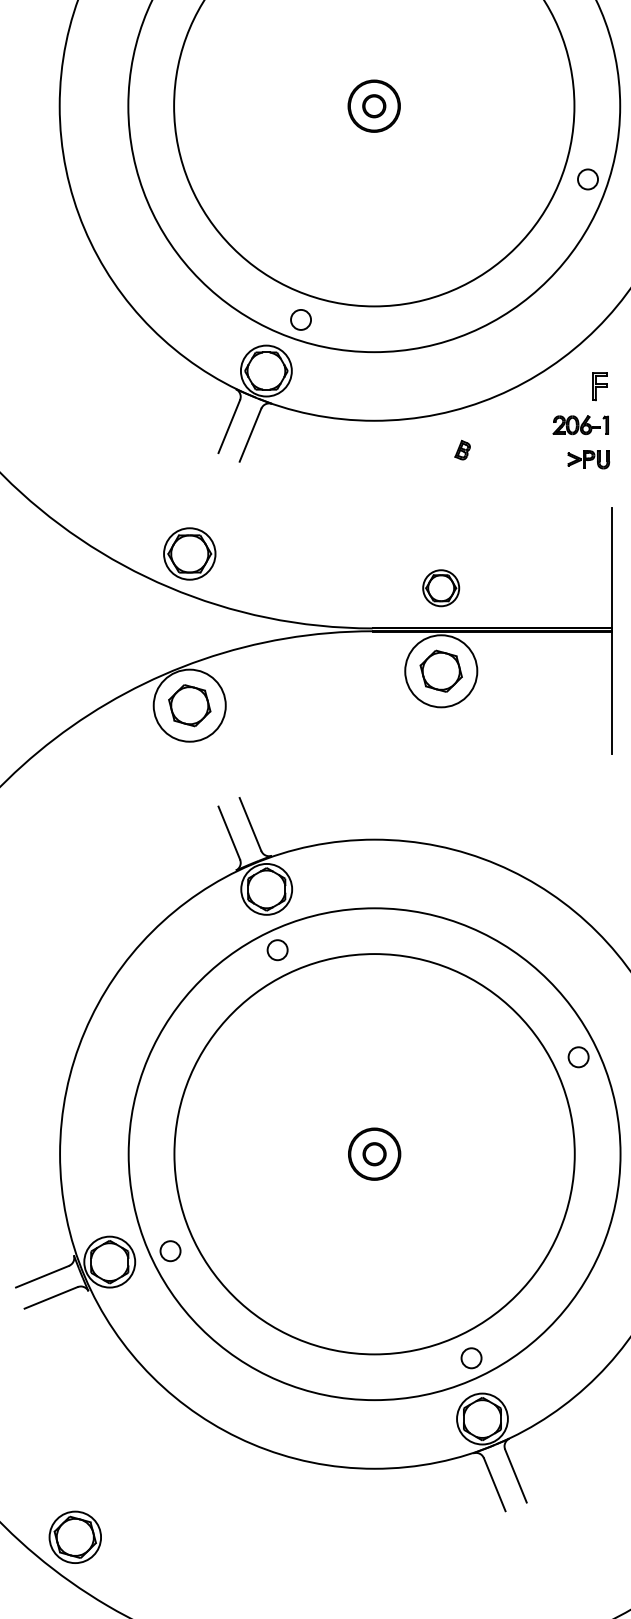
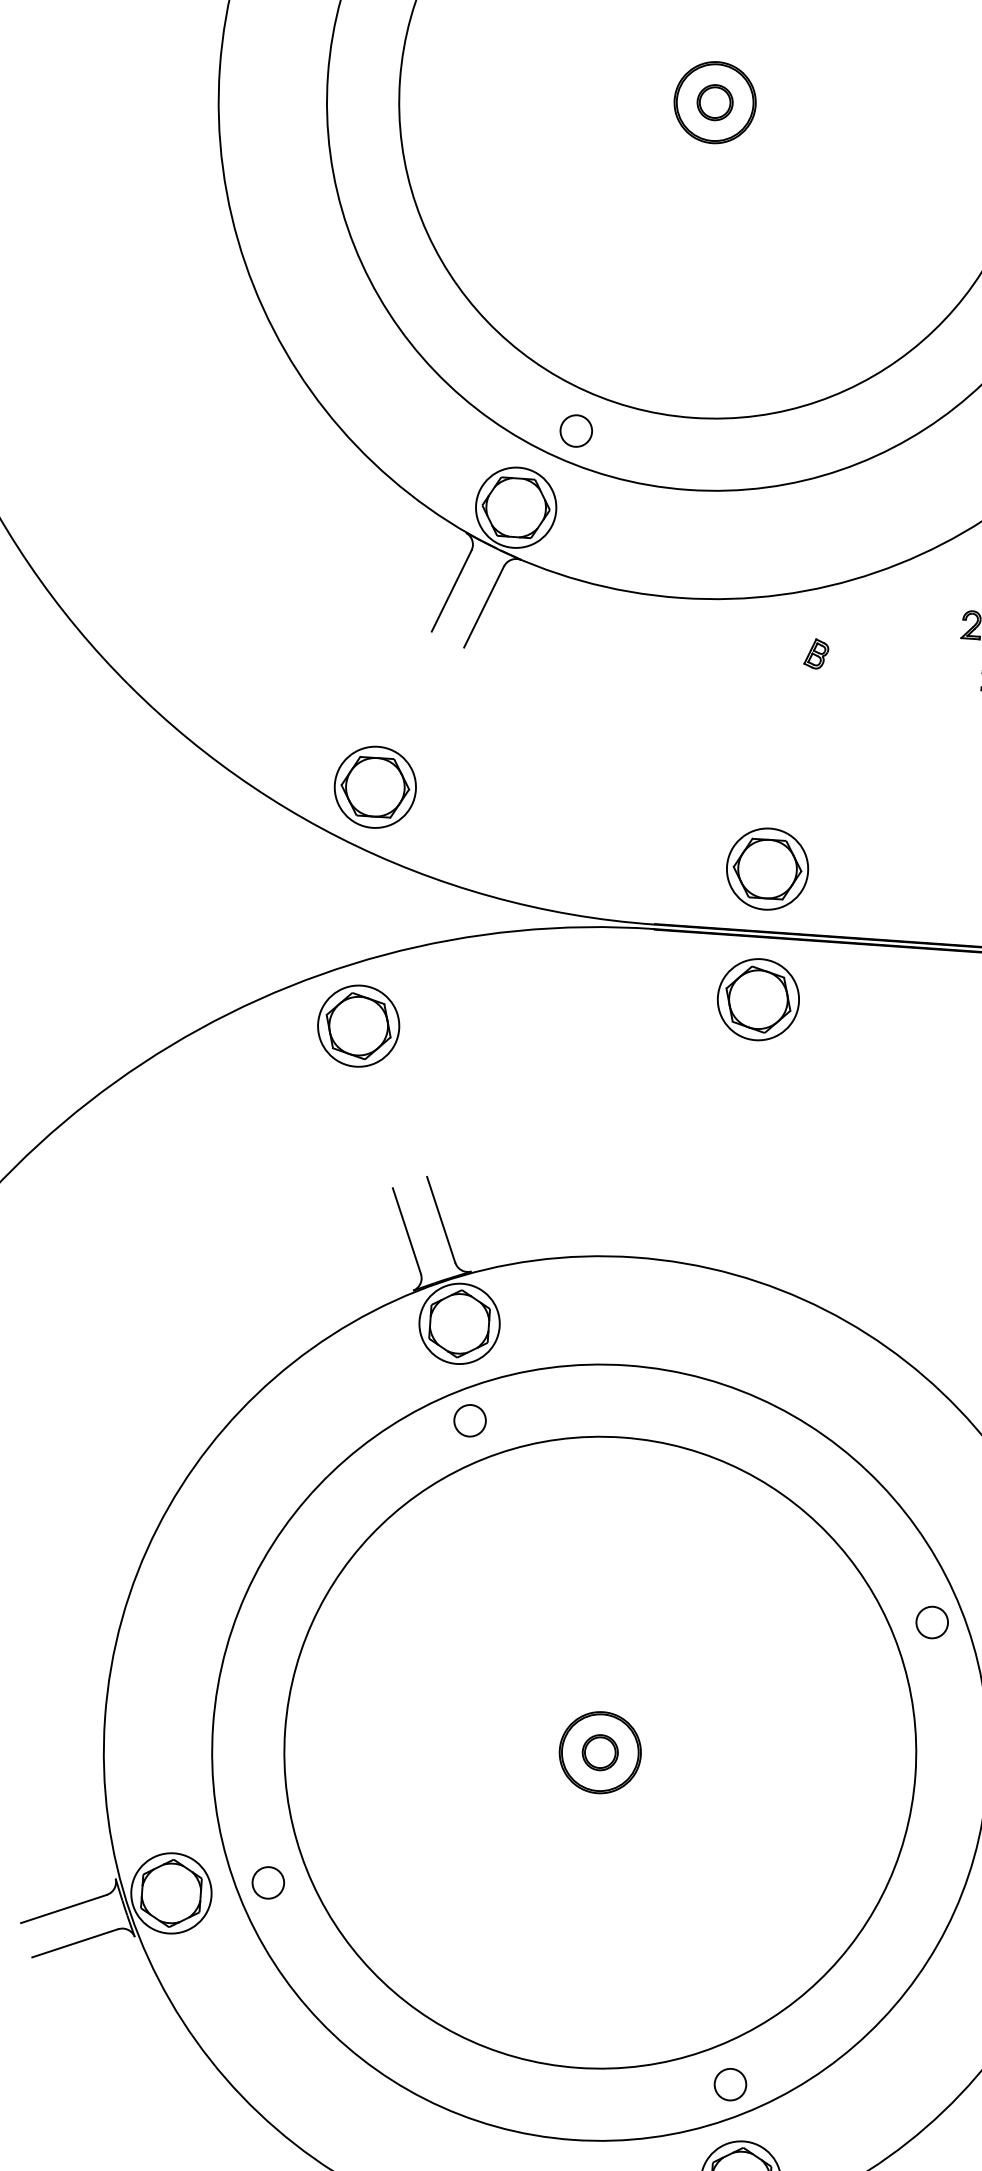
part: (440, 587) -> (766, 867), size x1.43
circle: (441, 671) -> (758, 1000), size x0.71
circle: (189, 705) -> (358, 1025), size x0.71

